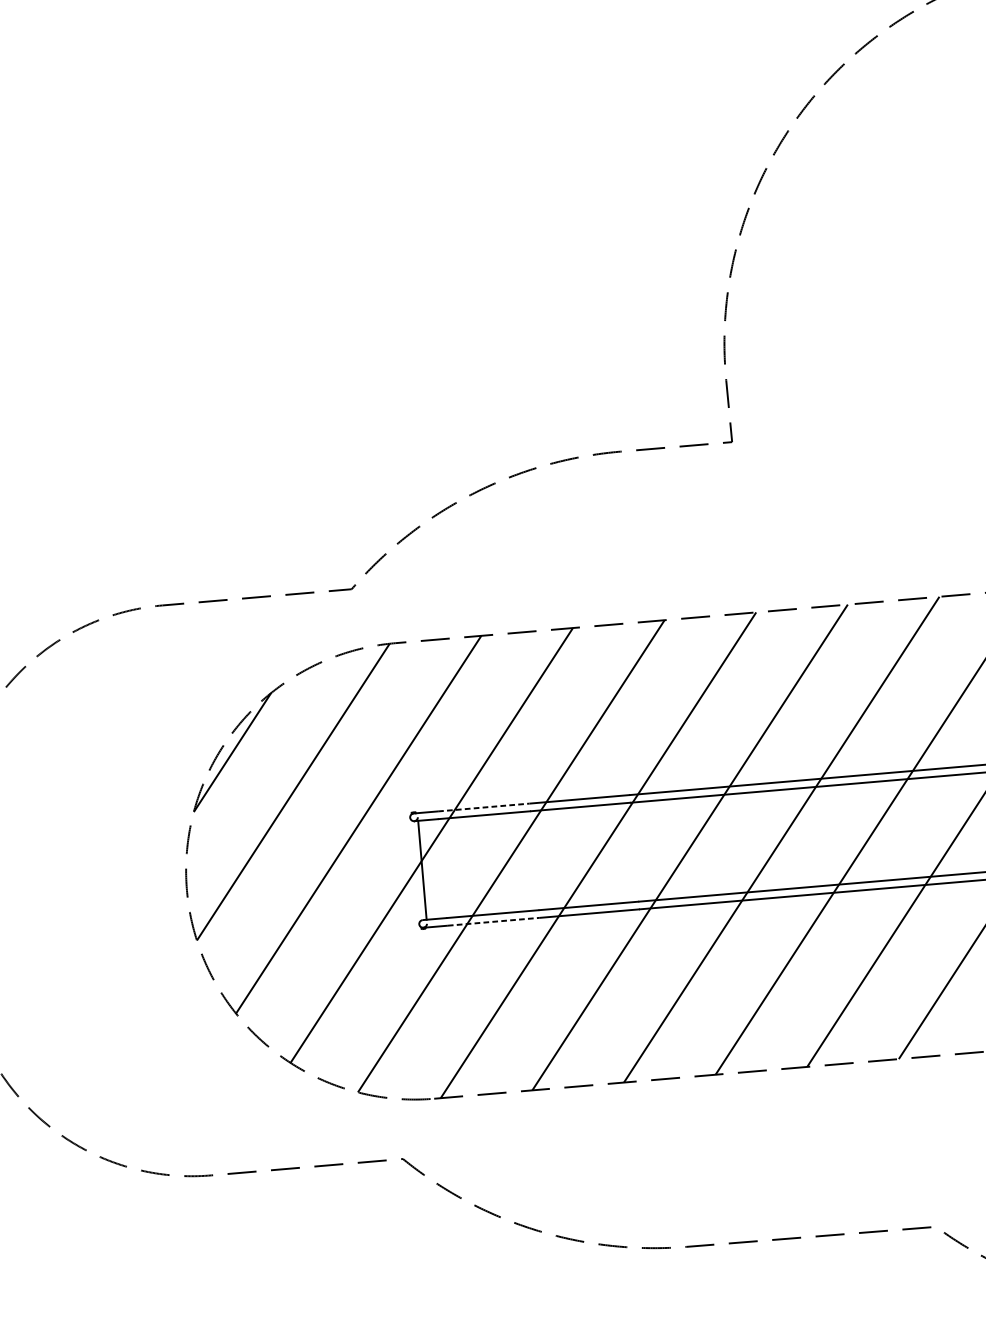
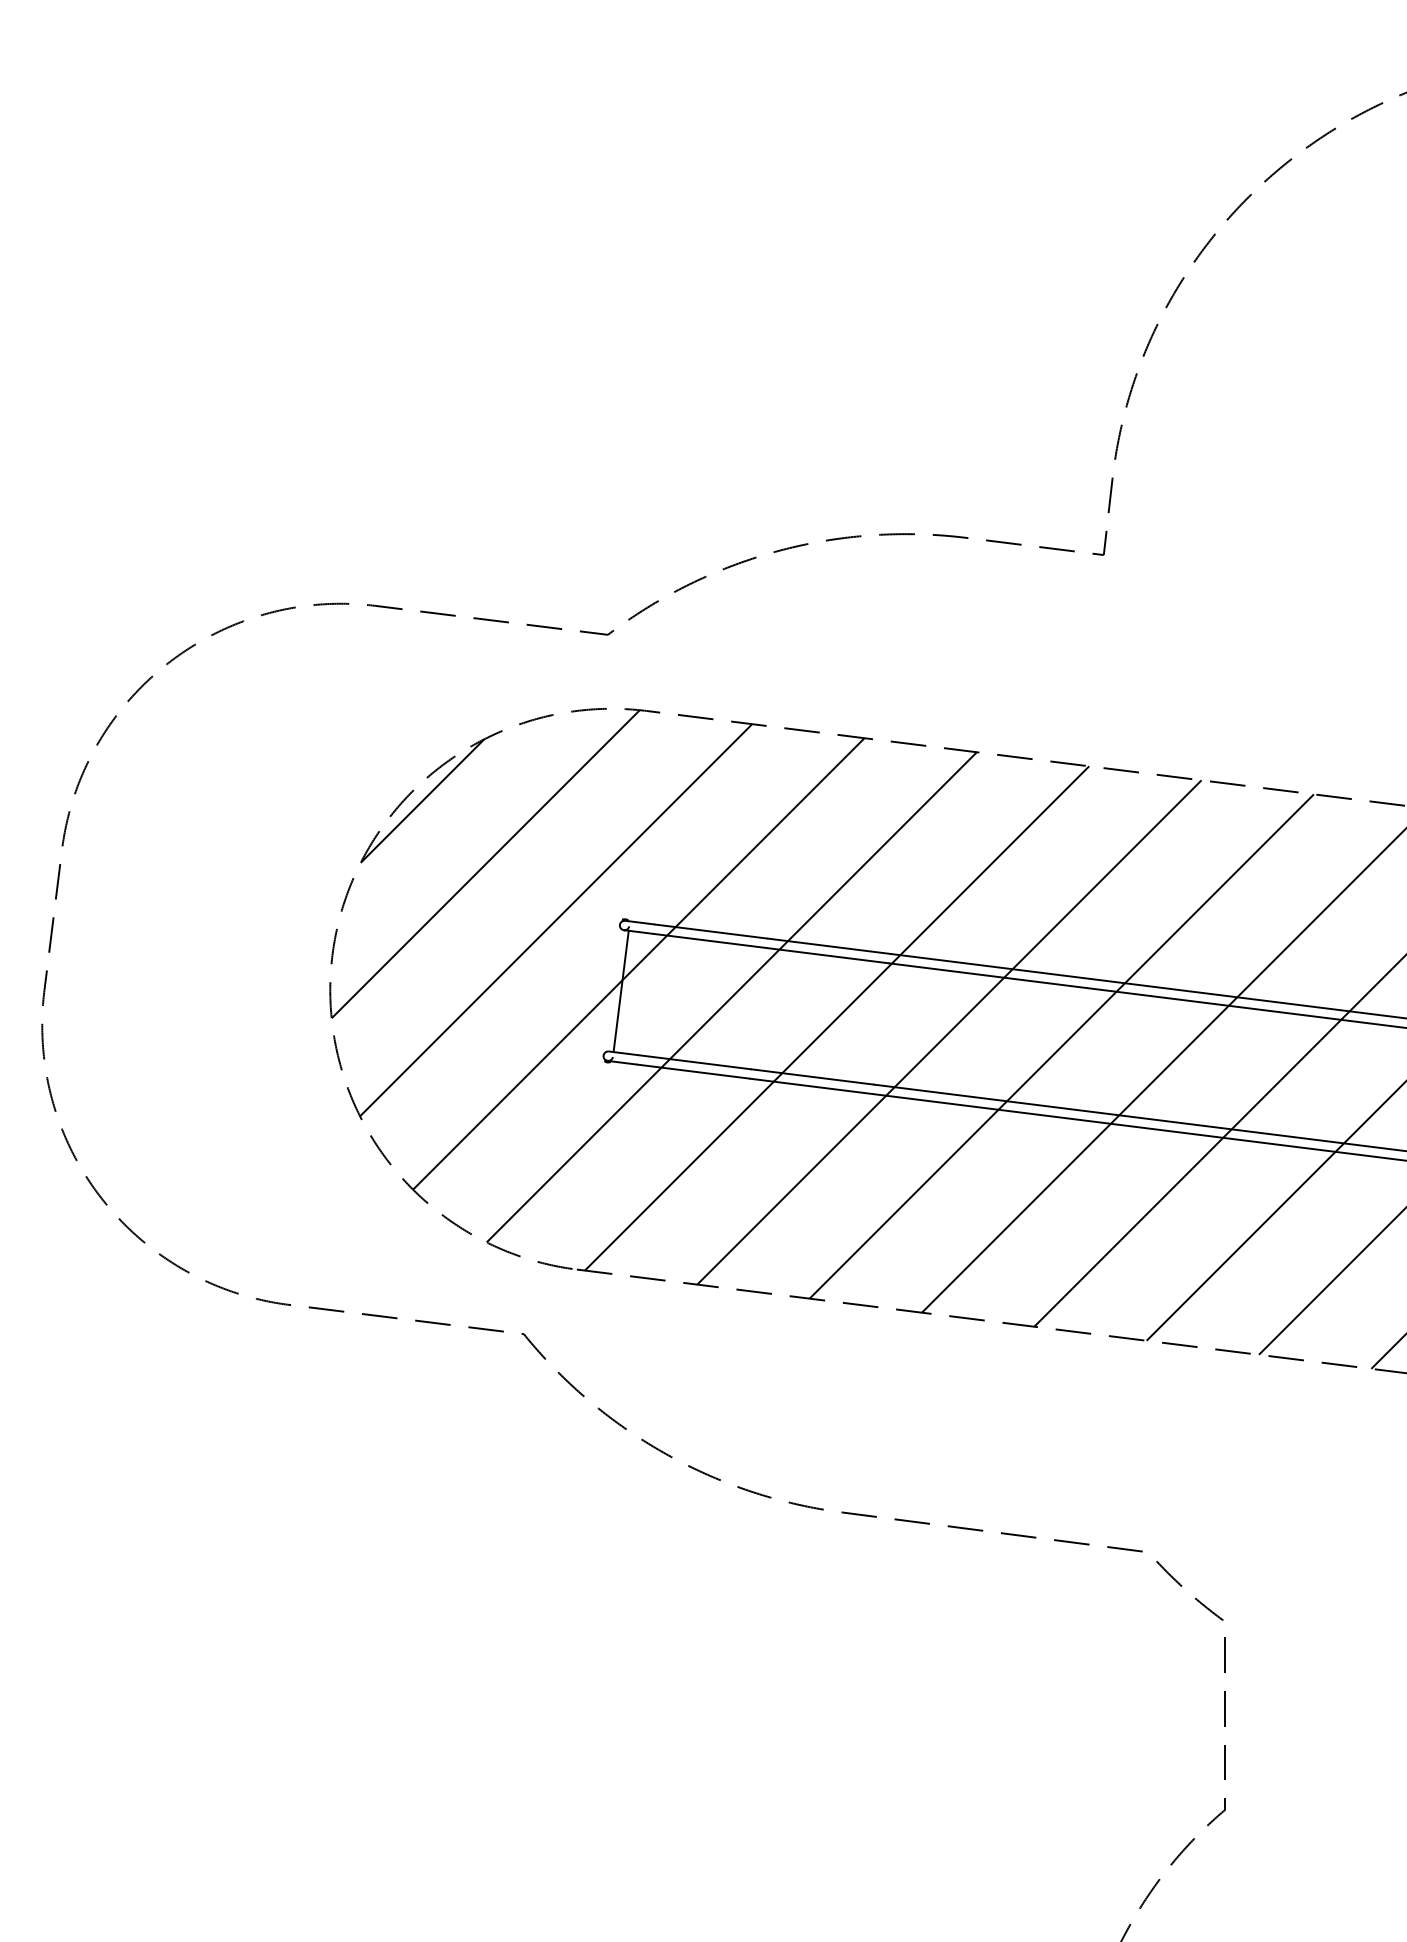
line: (484, 807) -> (711, 931), dashed -> solid
line: (494, 921) -> (694, 1071), dashed -> solid

